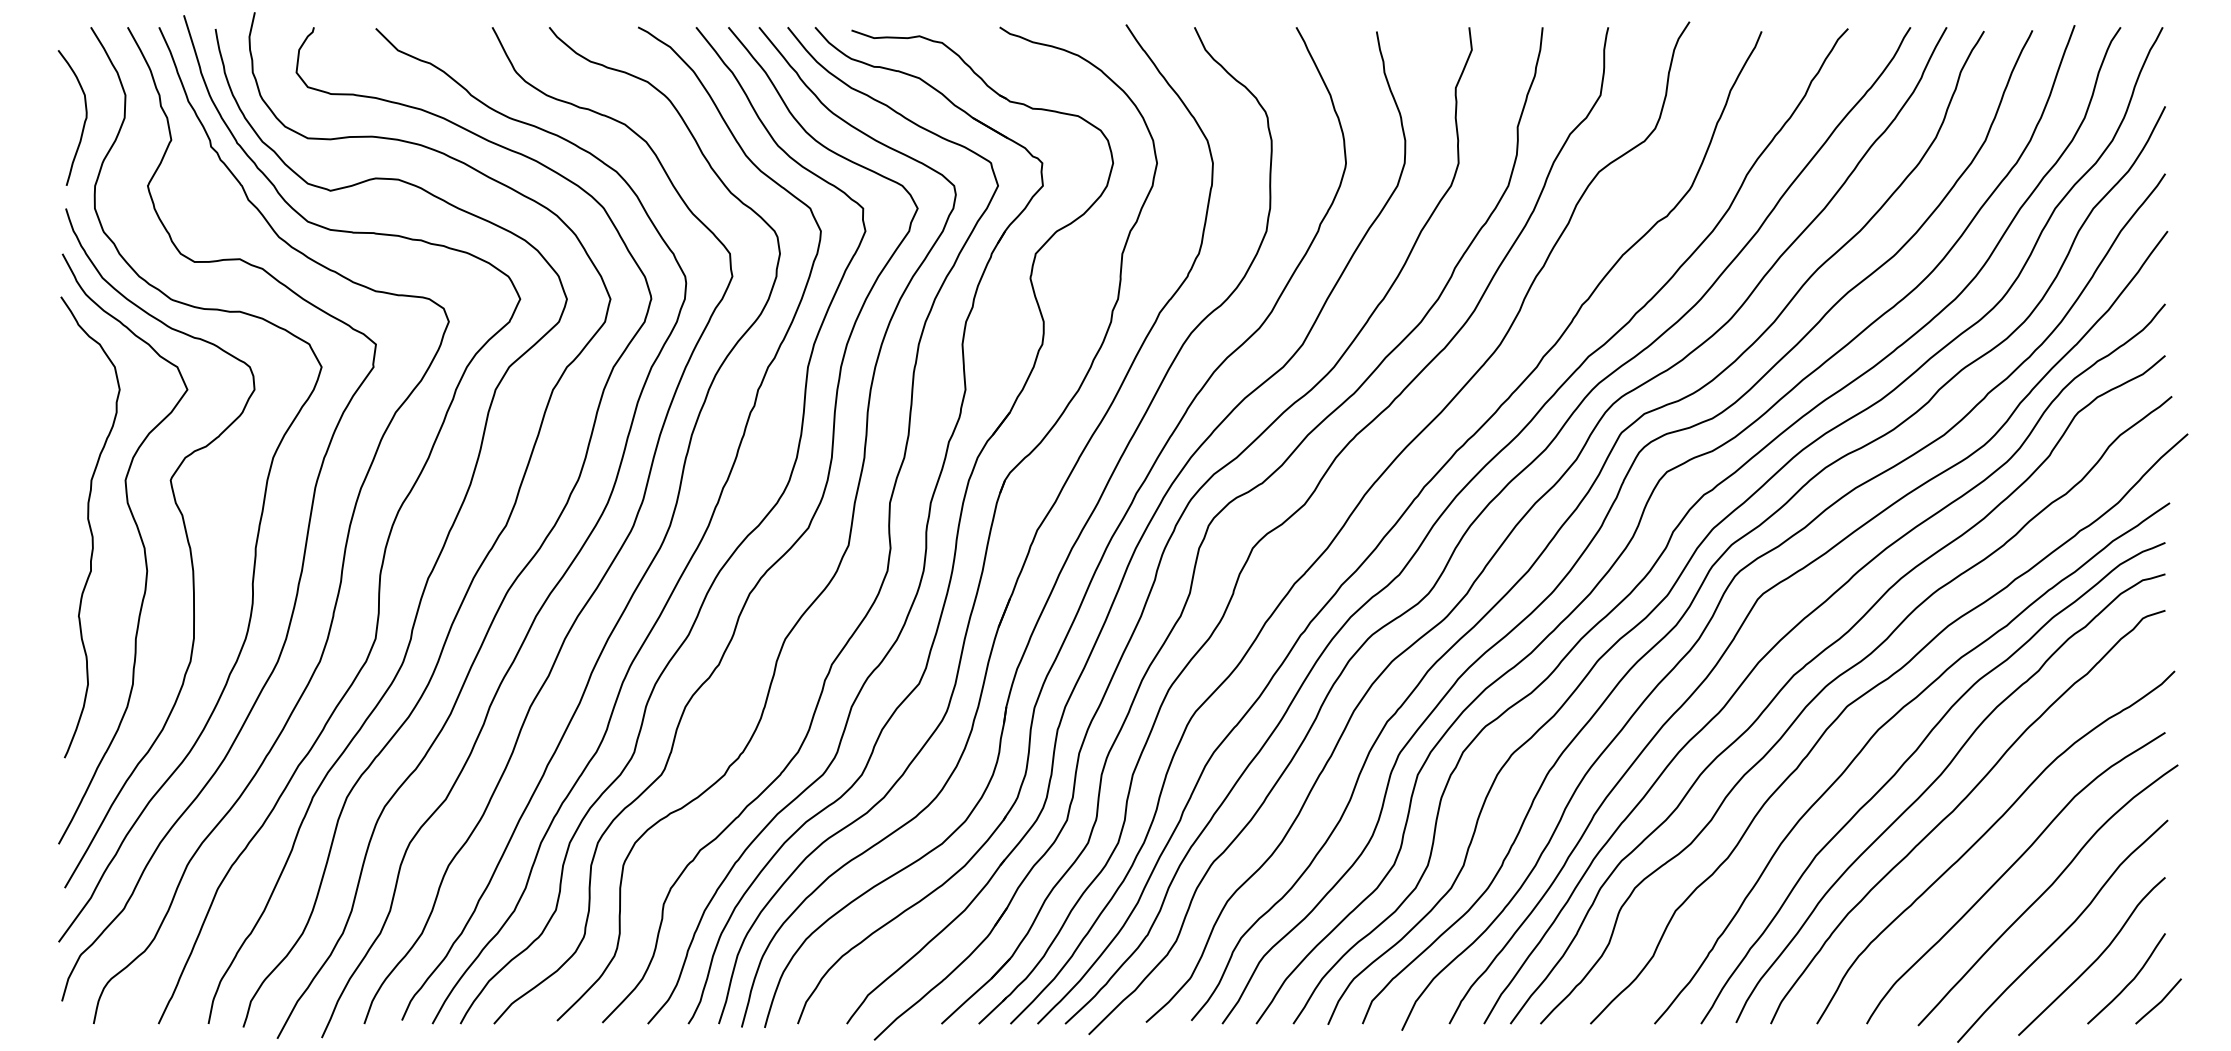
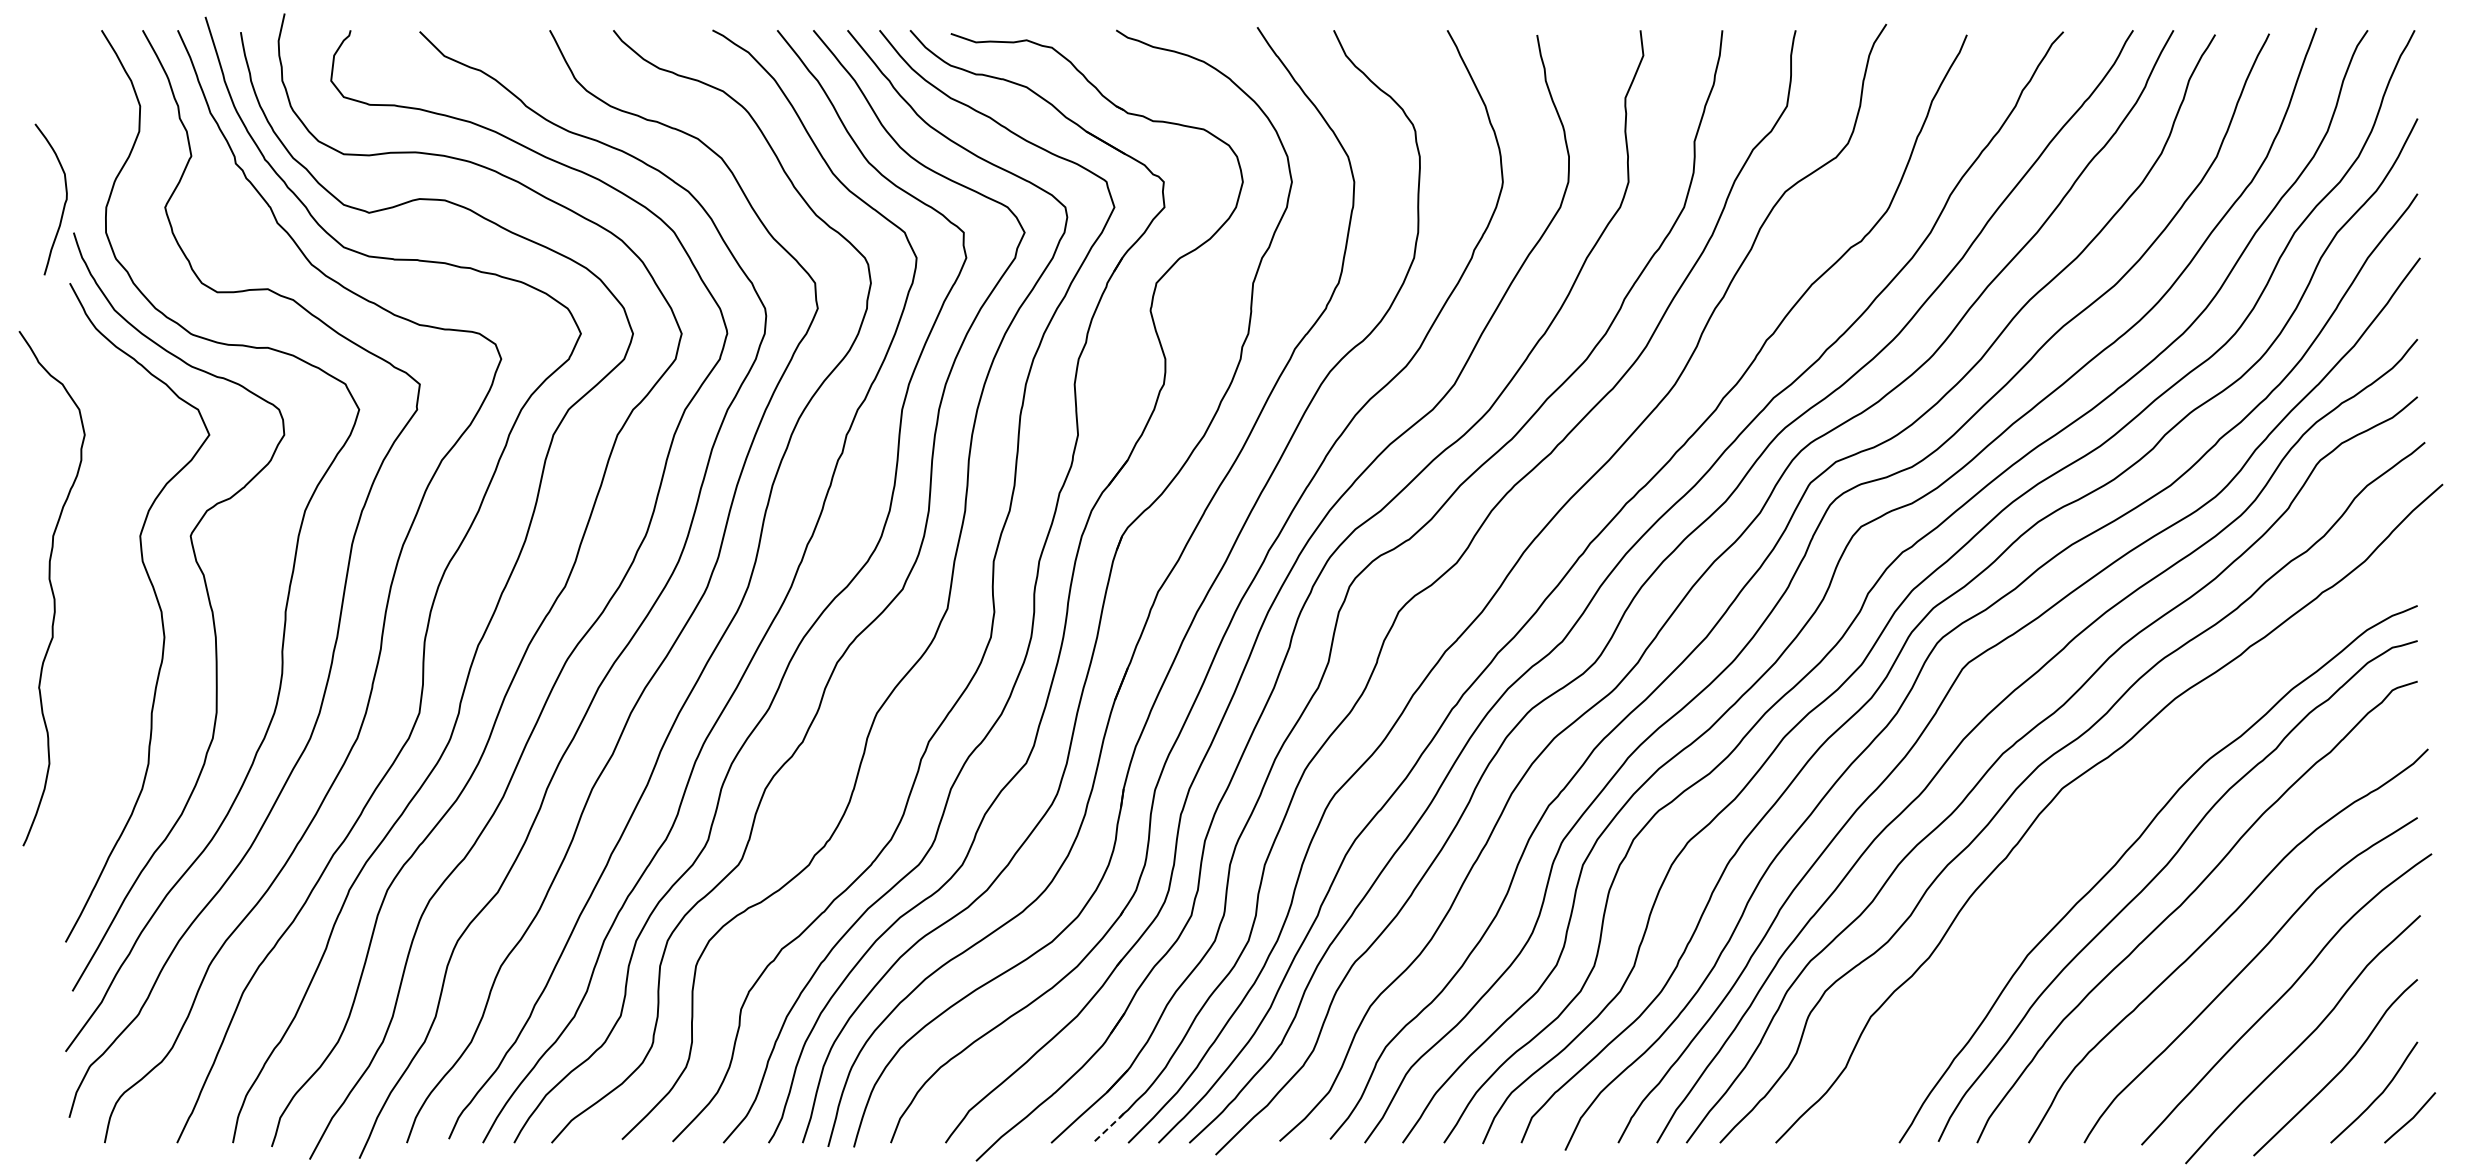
curve: (84, 120) -> (64, 202), moved
curve: (89, 527) -> (51, 588), moved
curve: (1882, 727) -> (2101, 812), removed
line: (992, 1010) -> (1108, 1128), solid -> dashed

